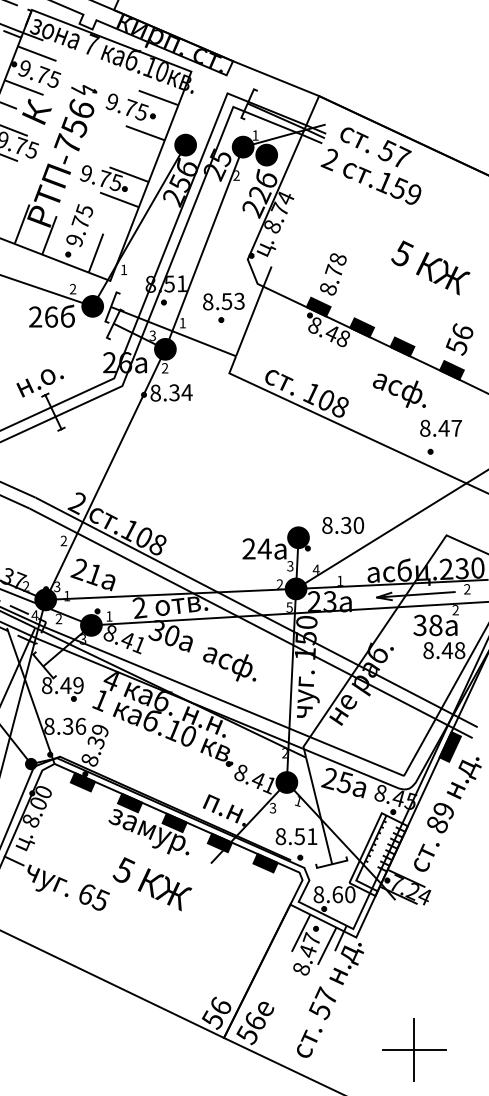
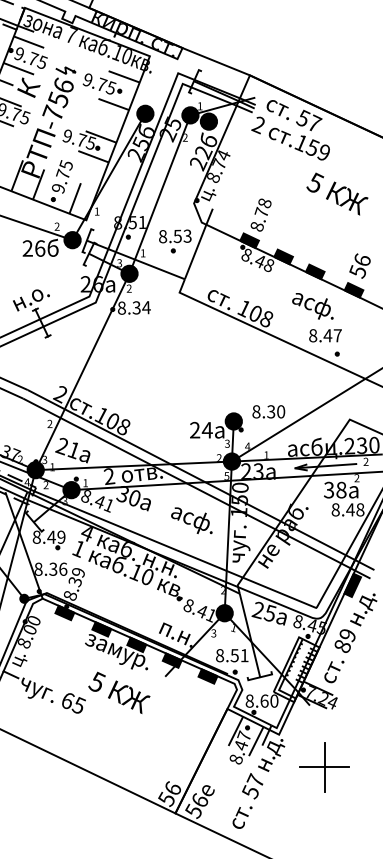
text: (430, 267) -> (337, 193), moved
text: (441, 428) -> (325, 335), moved
text: (229, 664) -> (191, 520), moved
part: (414, 1050) -> (324, 767), moved

